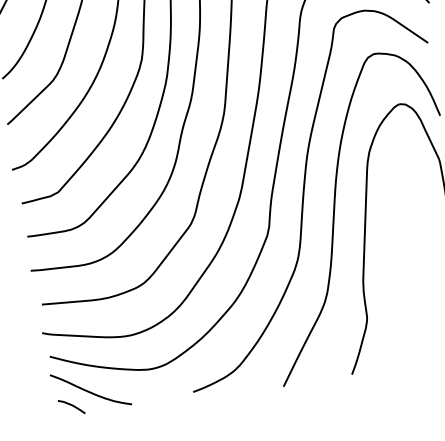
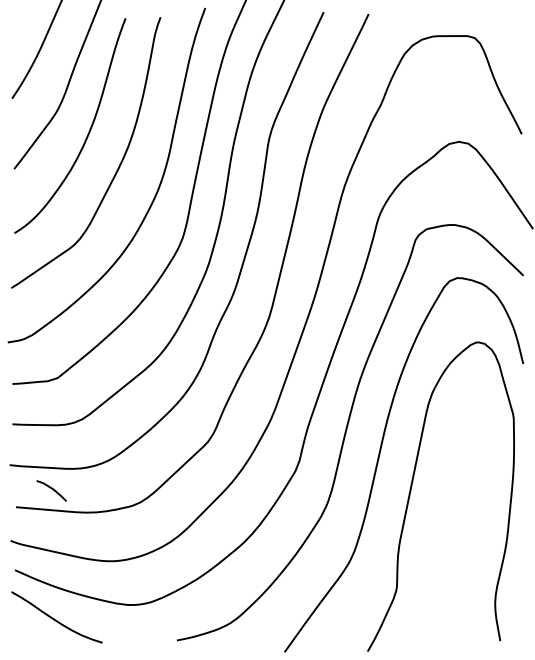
curve: (71, 405) -> (51, 489), moved

